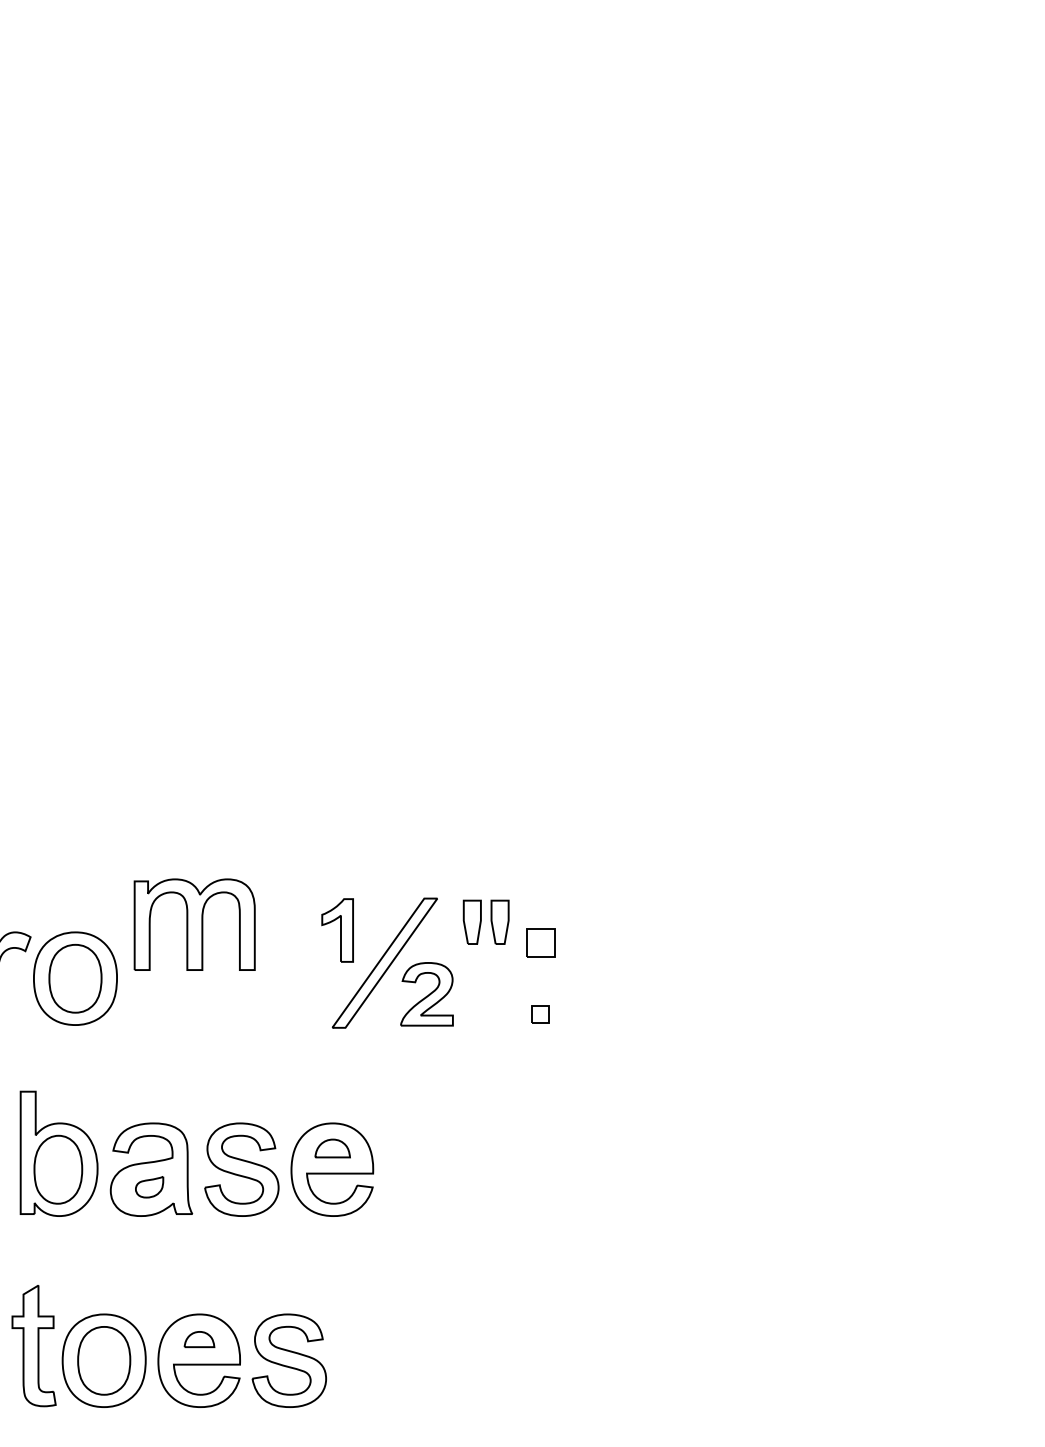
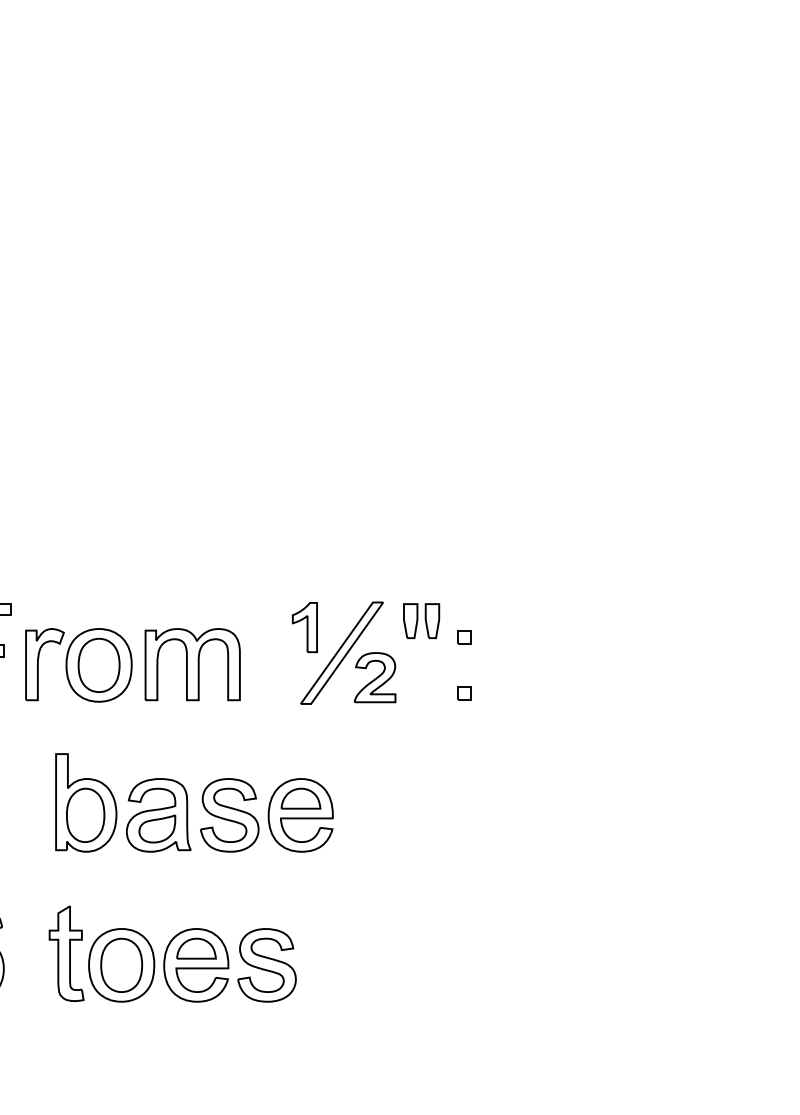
part: (194, 924) -> (192, 664), moved
part: (540, 942) -> (464, 636), size x0.62
part: (332, 1148) -> (300, 798), size x1.43
part: (149, 1187) -> (157, 829), size x1.67
part: (199, 1339) -> (196, 948), size x1.67

